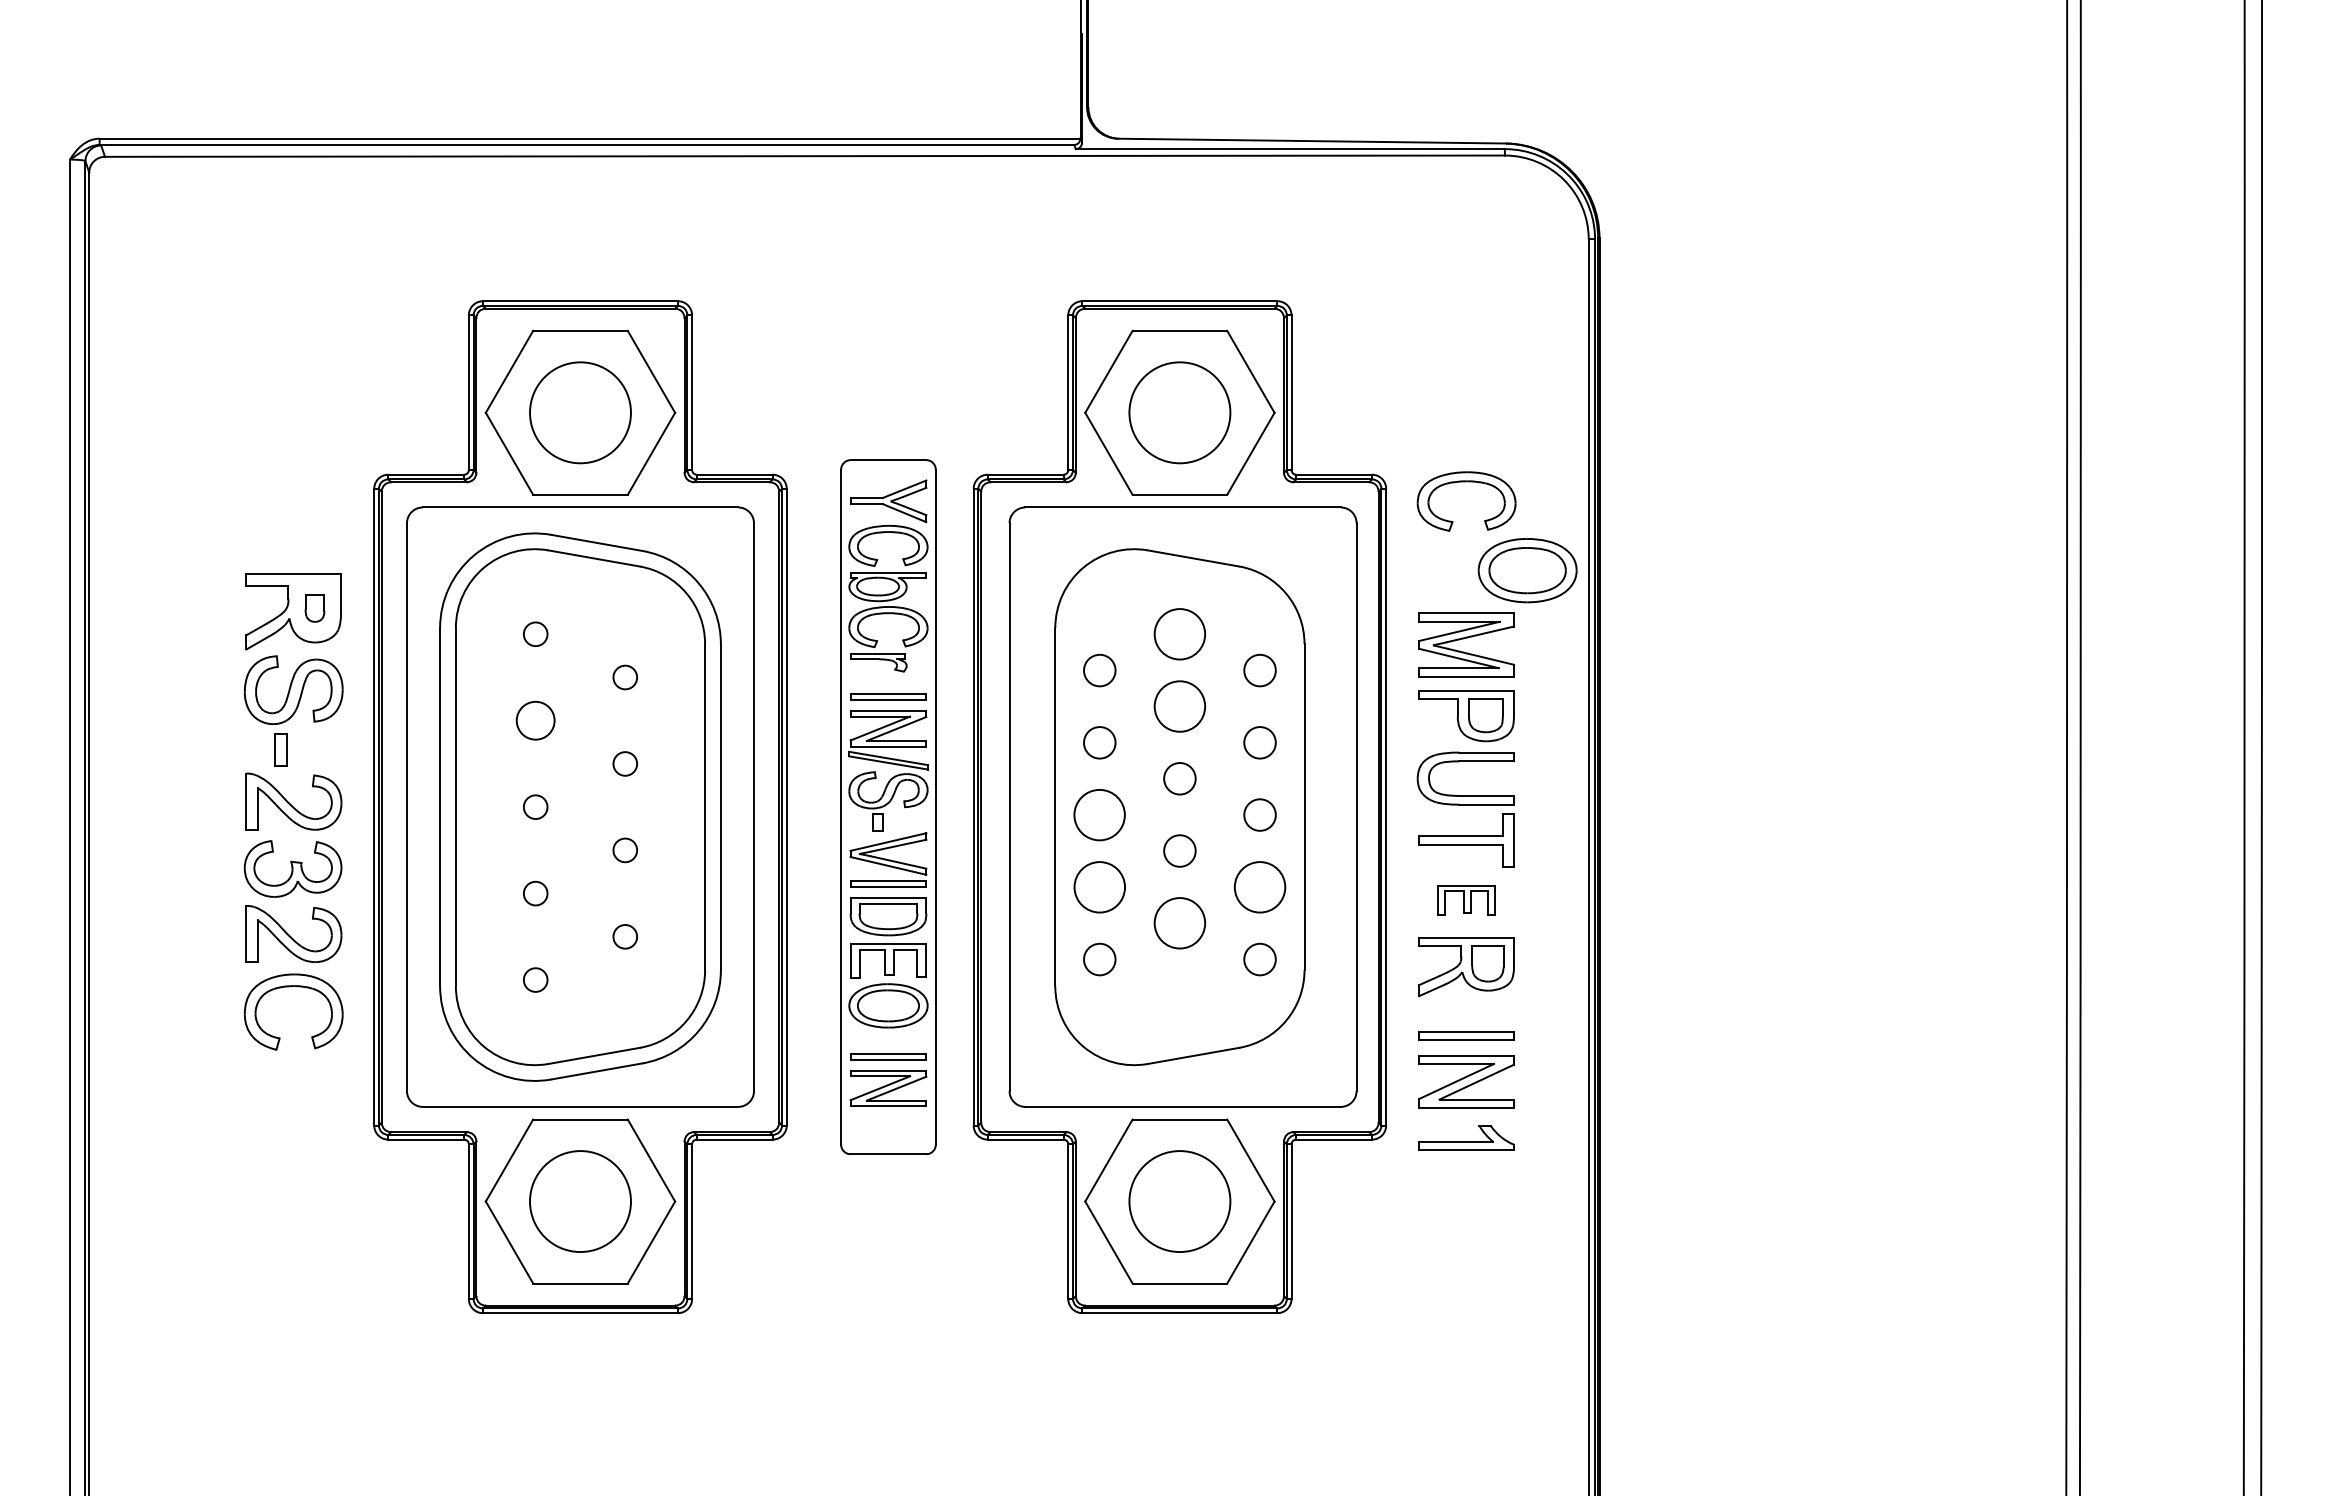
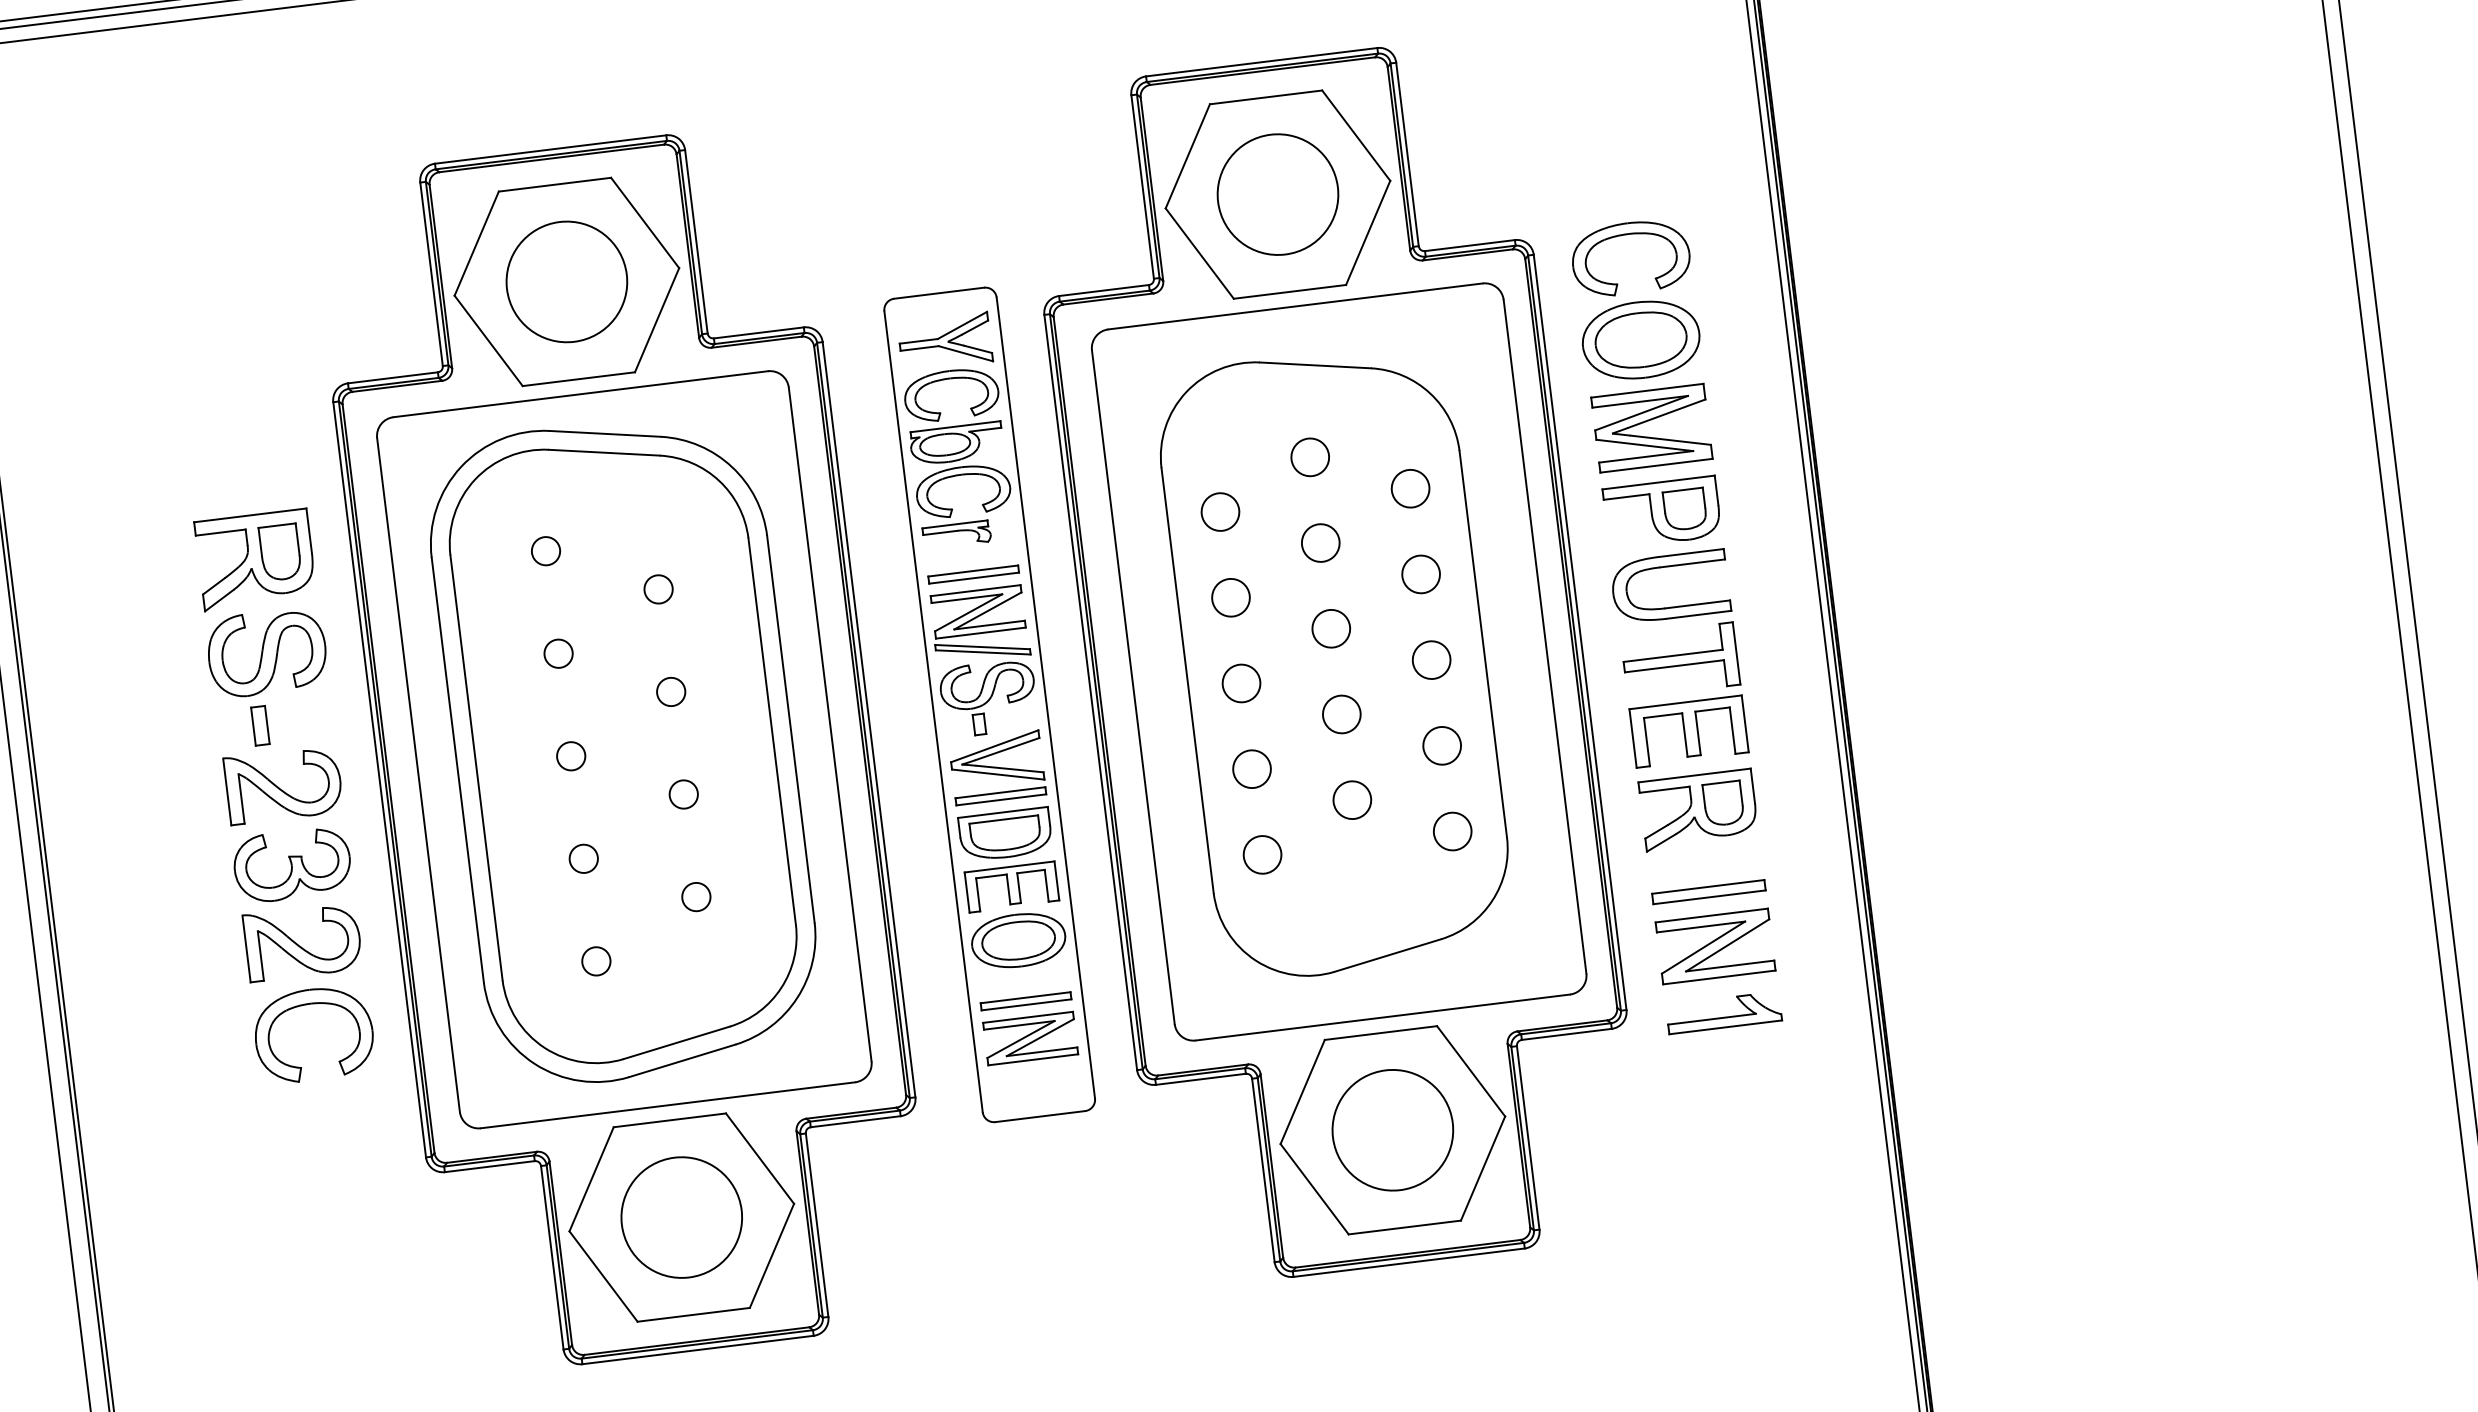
part: (1527, 570) -> (1640, 339), moved
part: (314, 608) -> (279, 552), size x1.67
circle: (1179, 634) -> (1309, 457), size x0.62
circle: (1179, 706) -> (1320, 543), size x0.62
circle: (535, 720) -> (558, 653), size x0.62
circle: (1099, 814) -> (1241, 682), size x0.62
circle: (1099, 887) -> (1251, 769), size x0.62
circle: (1259, 887) -> (1441, 746), size x0.62
part: (1466, 900) -> (1689, 731), size x1.67
circle: (1179, 923) -> (1351, 800), size x0.62

